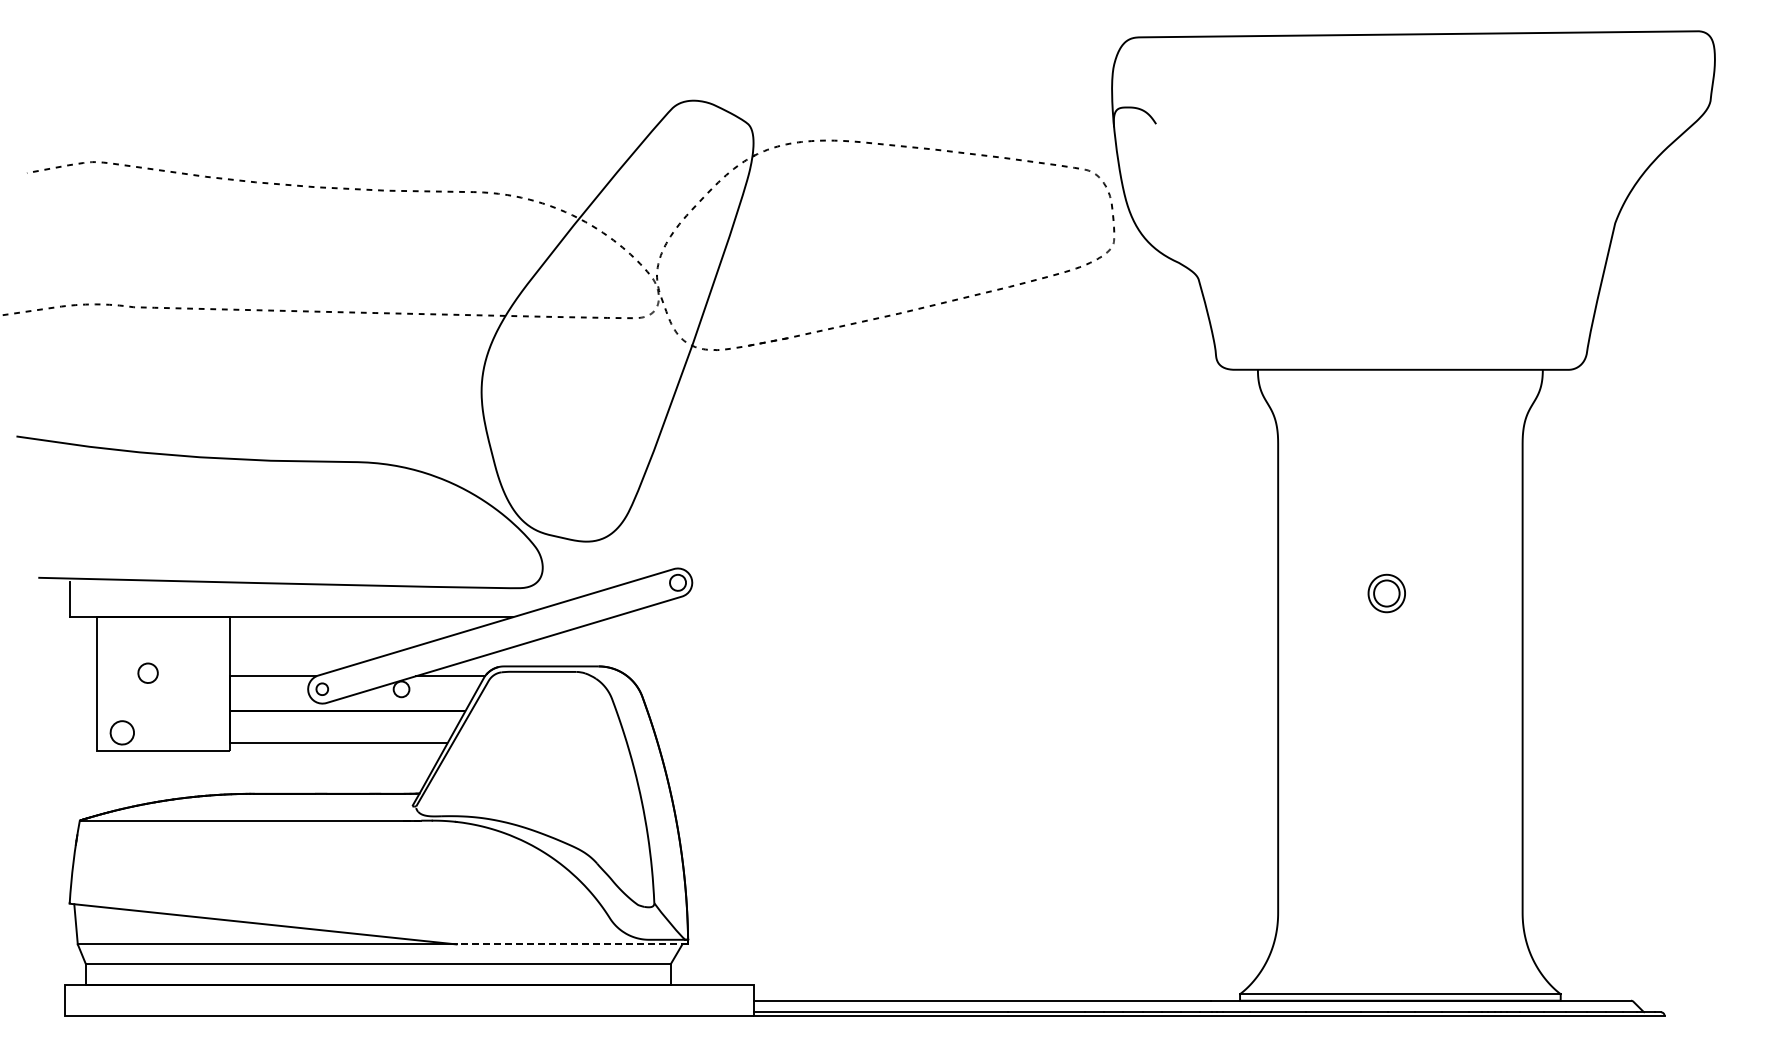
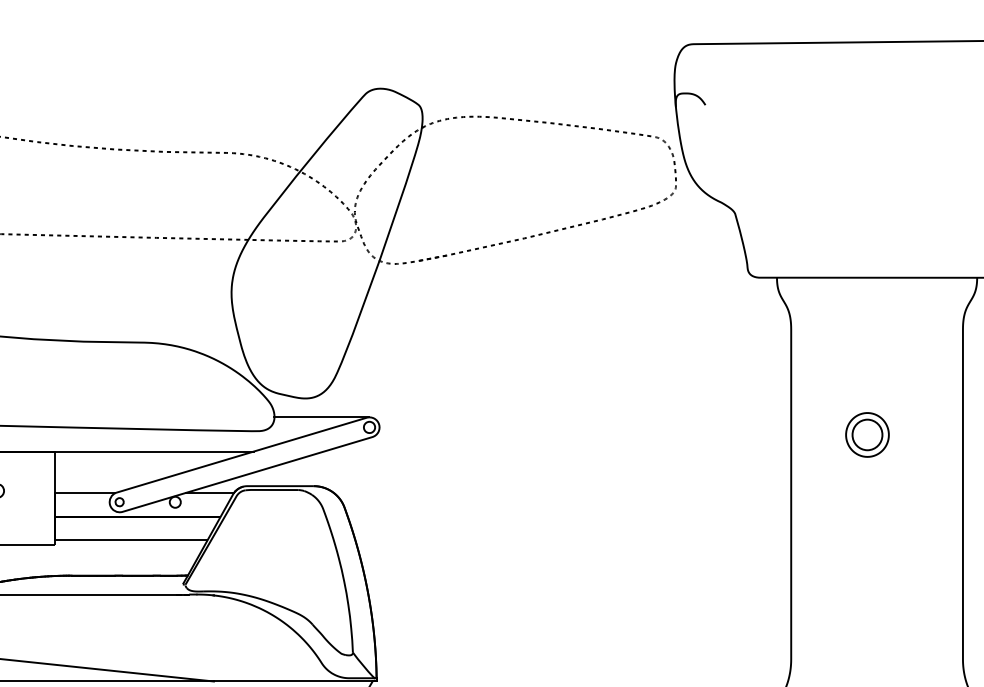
line: (609, 568) -> (321, 417), added
part: (1386, 593) -> (867, 434), size x1.67
line: (572, 944) -> (295, 681), dashed -> solid

